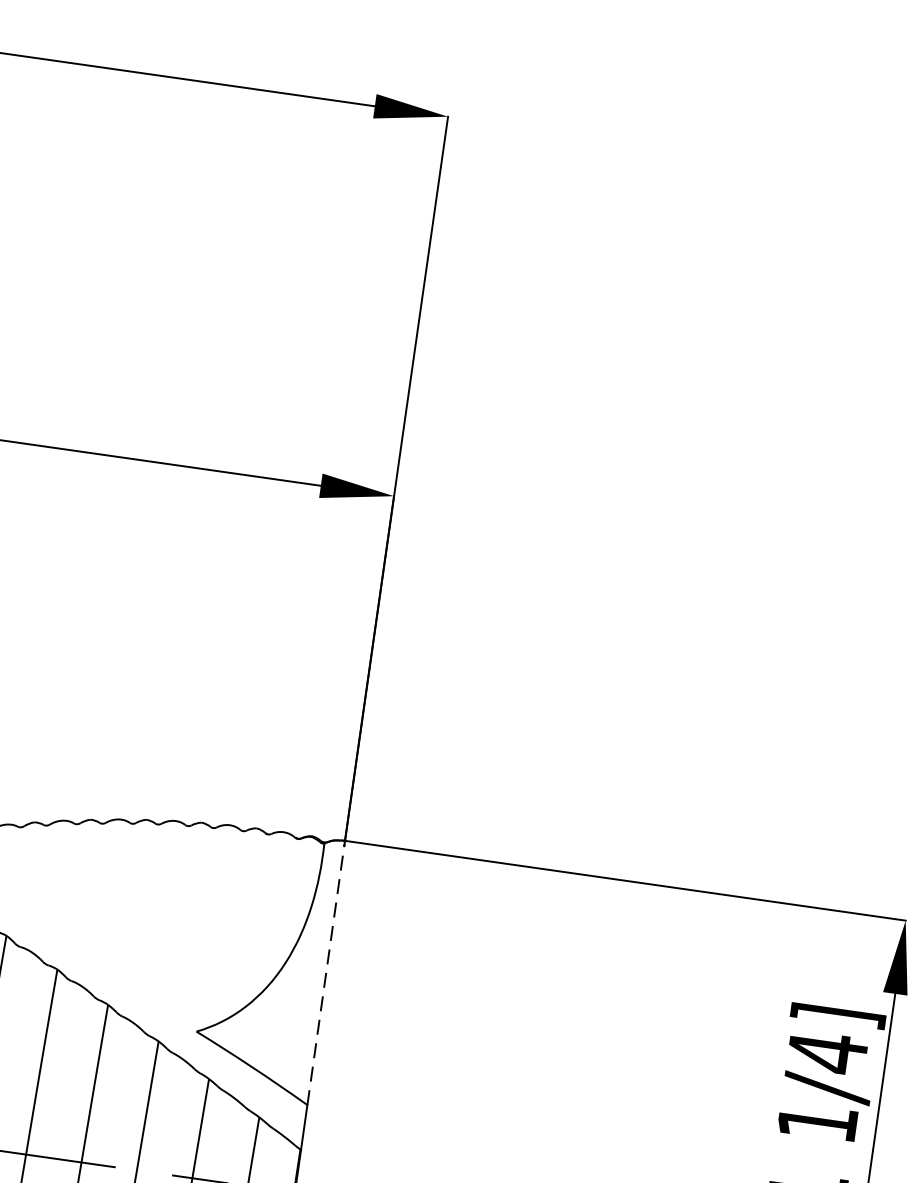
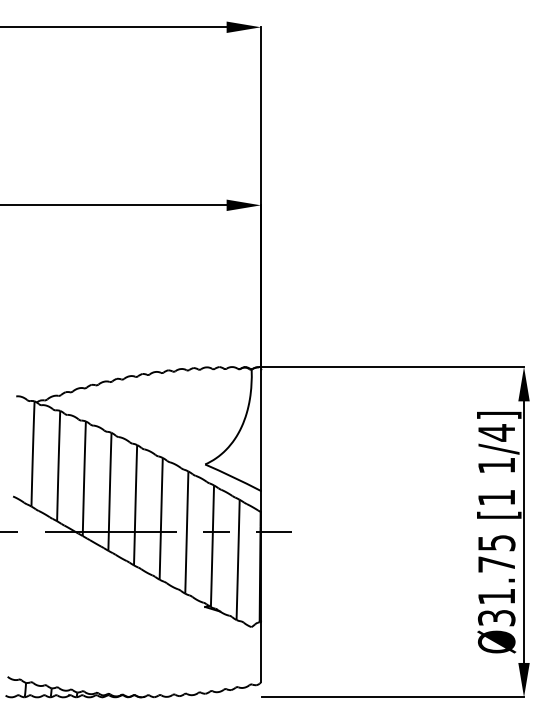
line: (325, 973) -> (260, 429), dashed -> solid

